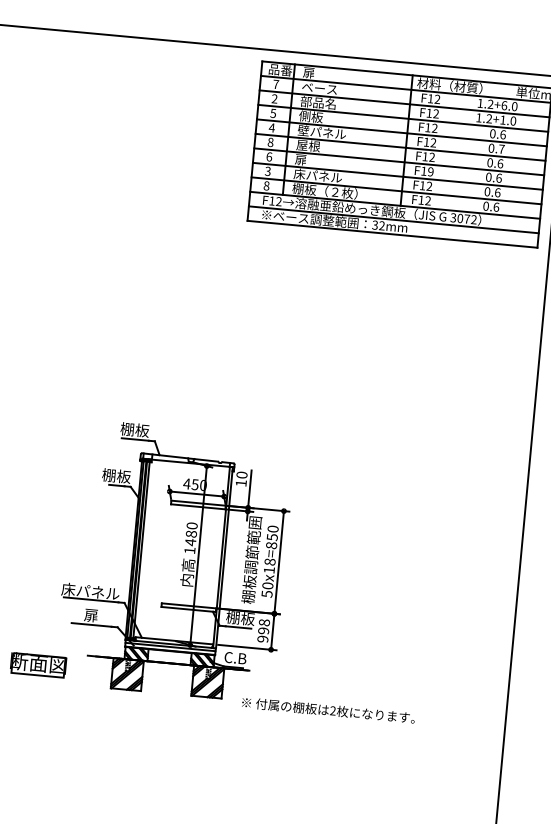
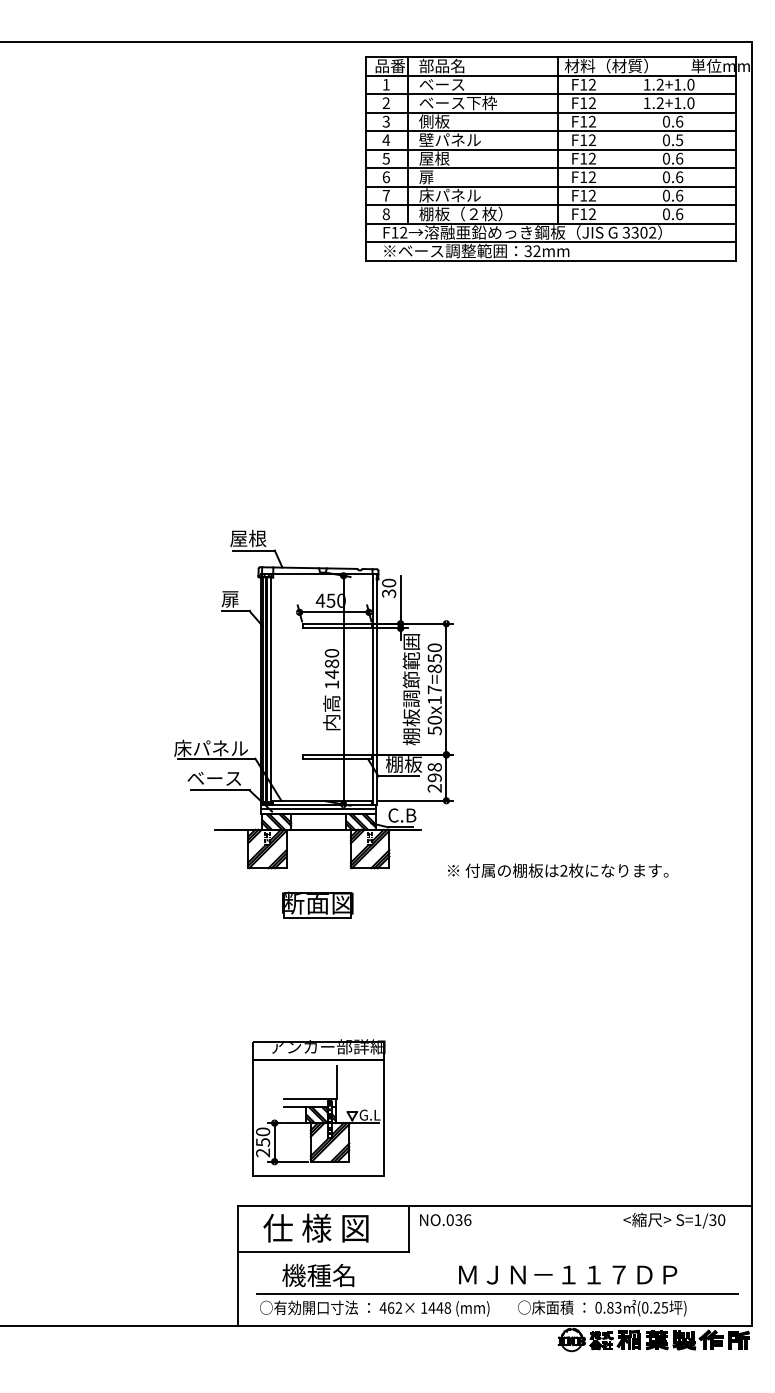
text: (320, 73) -> (441, 65), 扉 -> 部品名
text: (275, 84) -> (385, 84), 7 -> 1
text: (330, 103) -> (457, 102), 部品名 -> ベース下枠
text: (504, 105) -> (677, 84), 1.2+6.0 -> 1.2+1.0
text: (273, 112) -> (386, 120), 5 -> 3
text: (270, 142) -> (385, 158), 8 -> 5
text: (501, 149) -> (679, 140), 0.7 -> 0.5
text: (267, 171) -> (385, 195), 3 -> 7
text: (430, 172) -> (591, 177), F19 -> F12
text: (463, 218) -> (639, 232), 3072 -> 3302
text: (135, 429) -> (248, 538), 棚板 -> 屋根
text: (116, 475) -> (230, 598), 棚板 -> 扉
text: (241, 483) -> (389, 593), 10 -> 30
text: (269, 561) -> (434, 689), 50x18=850 -> 50x17=850
text: (90, 615) -> (213, 778), 扉 -> ベース
text: (262, 639) -> (434, 788), 998 -> 298
part: (38, 664) -> (317, 904), moved
text: (328, 710) -> (558, 870), moved

